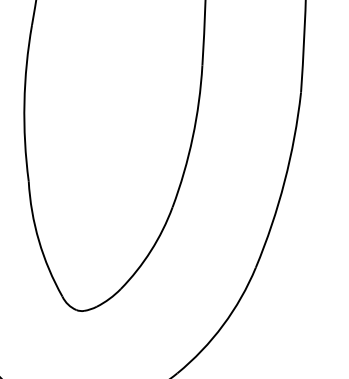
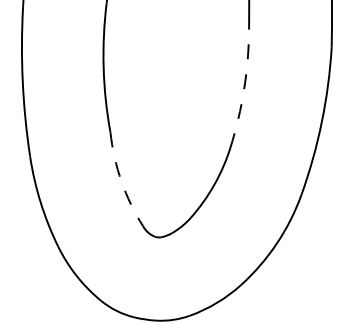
arc: (193, 137) -> (244, 89), solid -> dashed
arc: (39, 241) -> (121, 181), solid -> dashed

